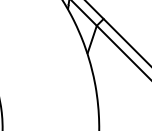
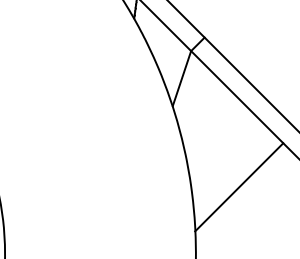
line: (120, 94) -> (237, 186), added

